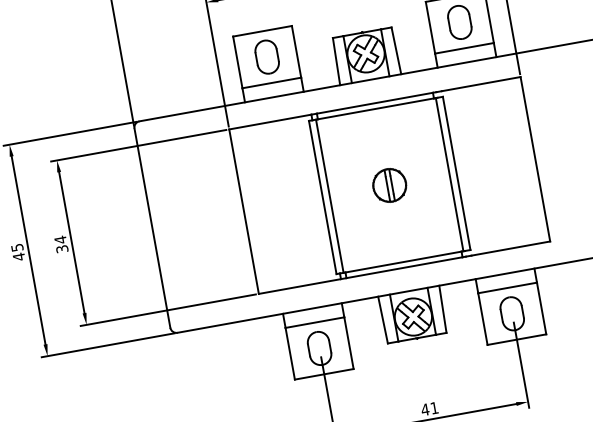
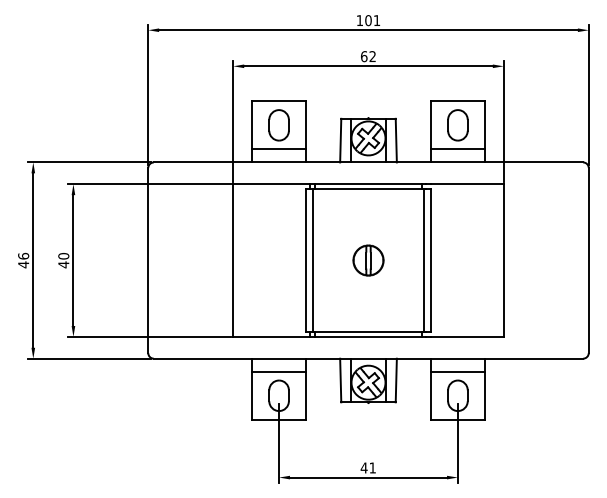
text: (61, 244) -> (63, 260), 34 -> 40
text: (17, 246) -> (23, 255), 45 -> 46

